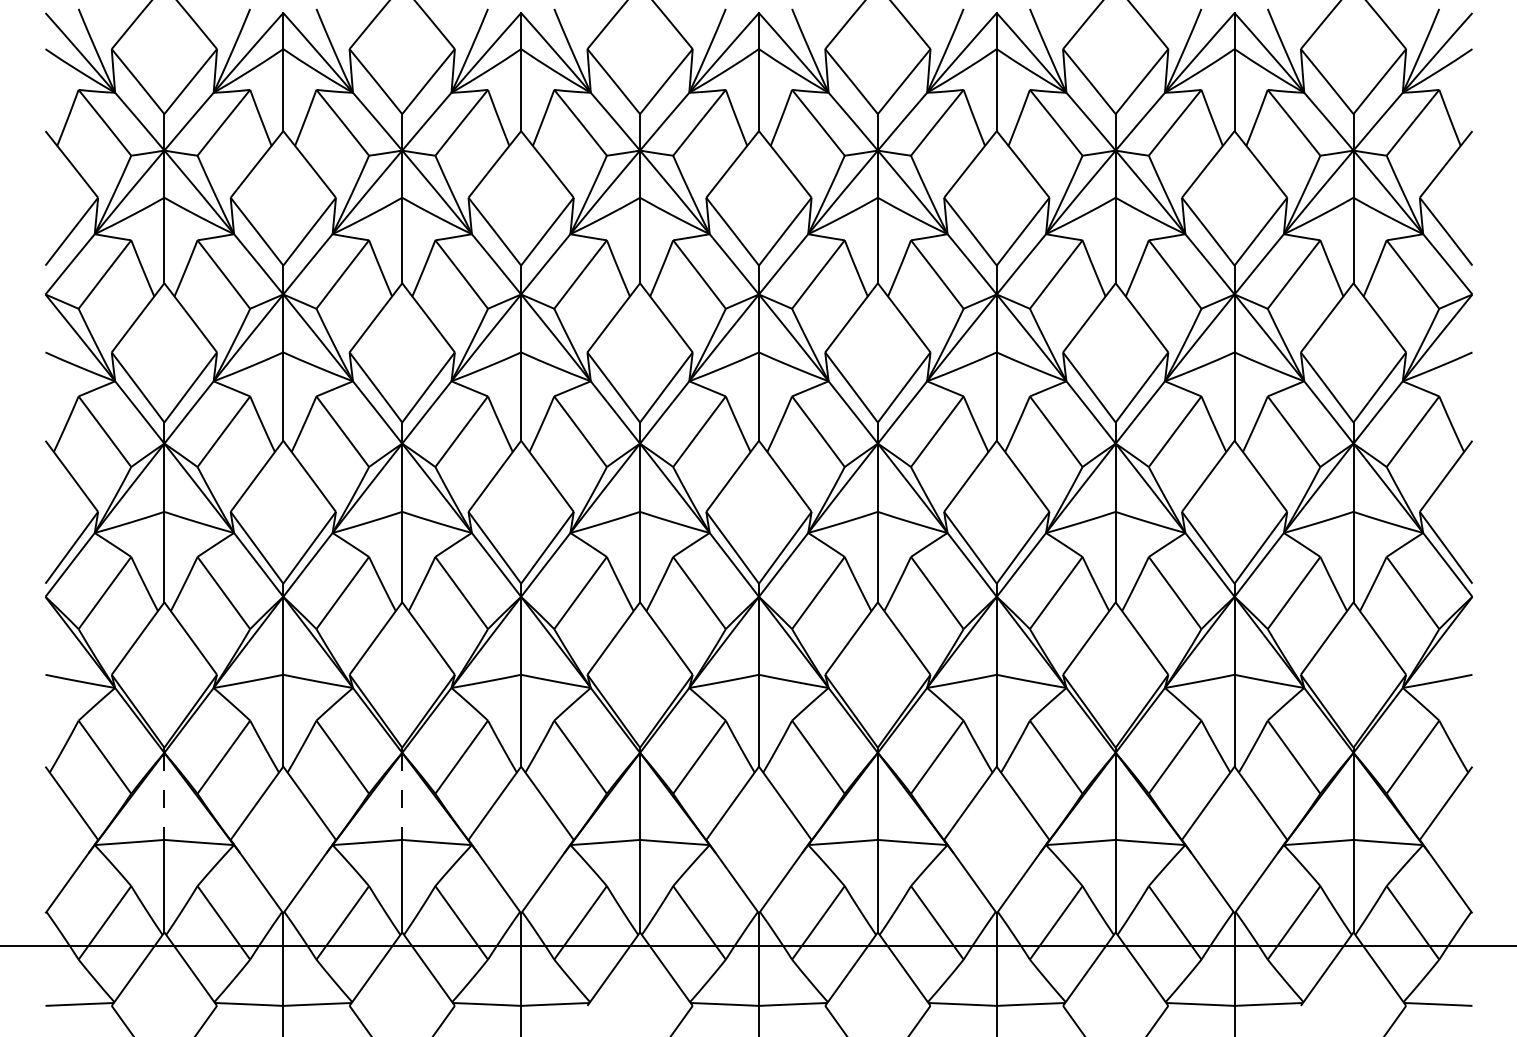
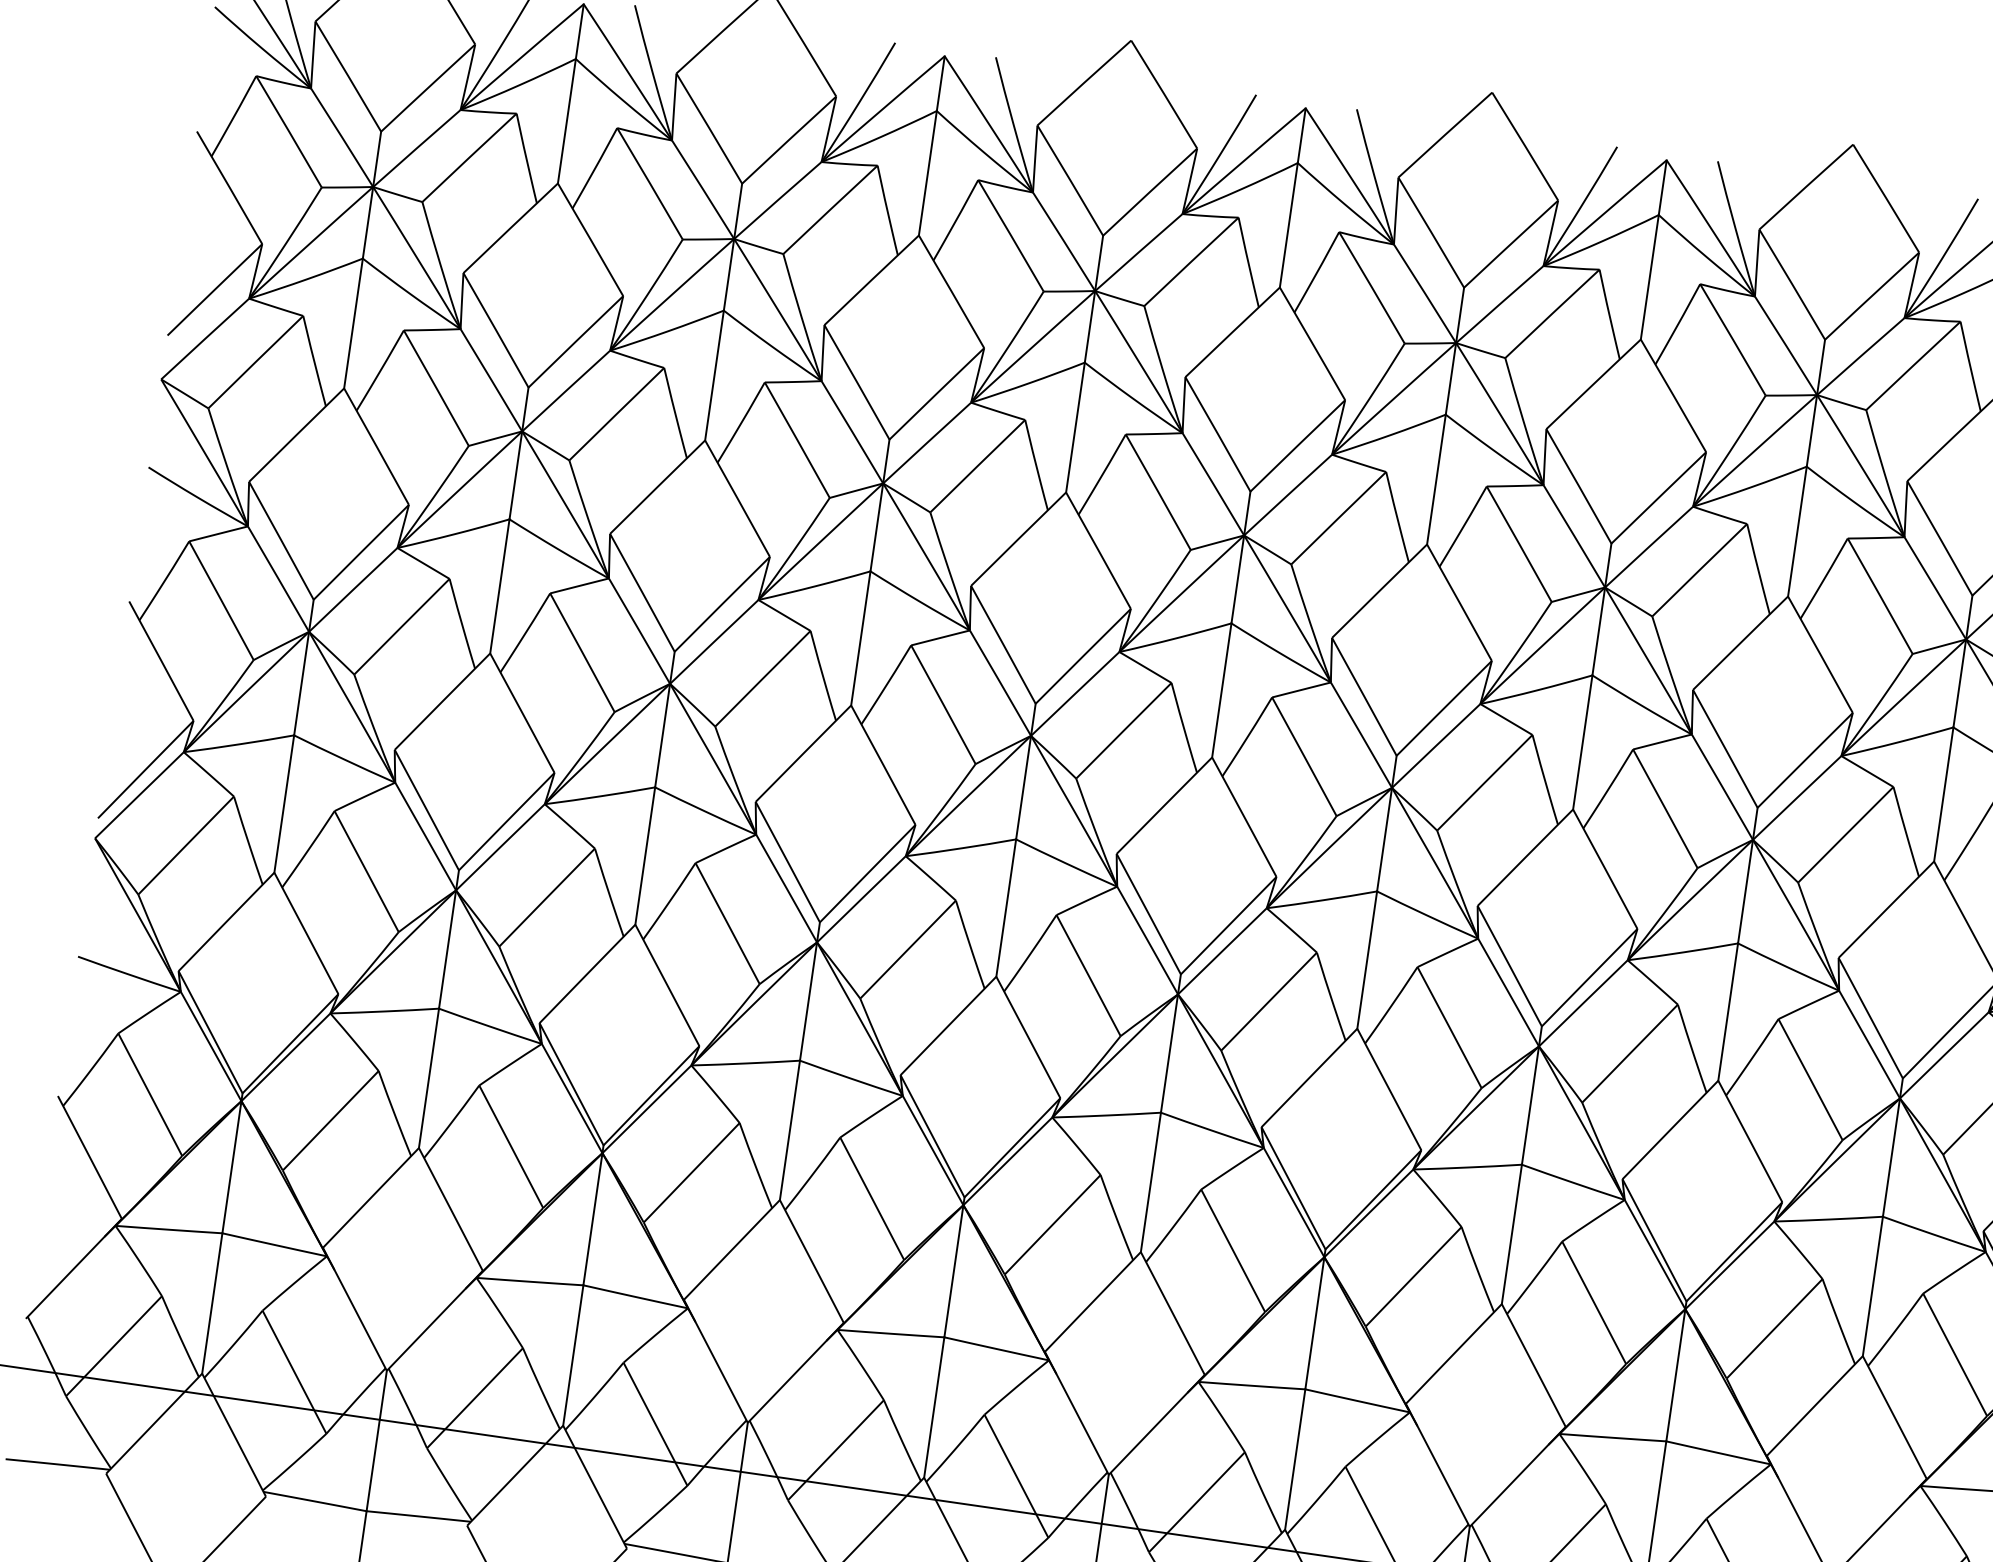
line: (164, 796) -> (232, 1167), dashed -> solid
line: (402, 796) -> (593, 1219), dashed -> solid

